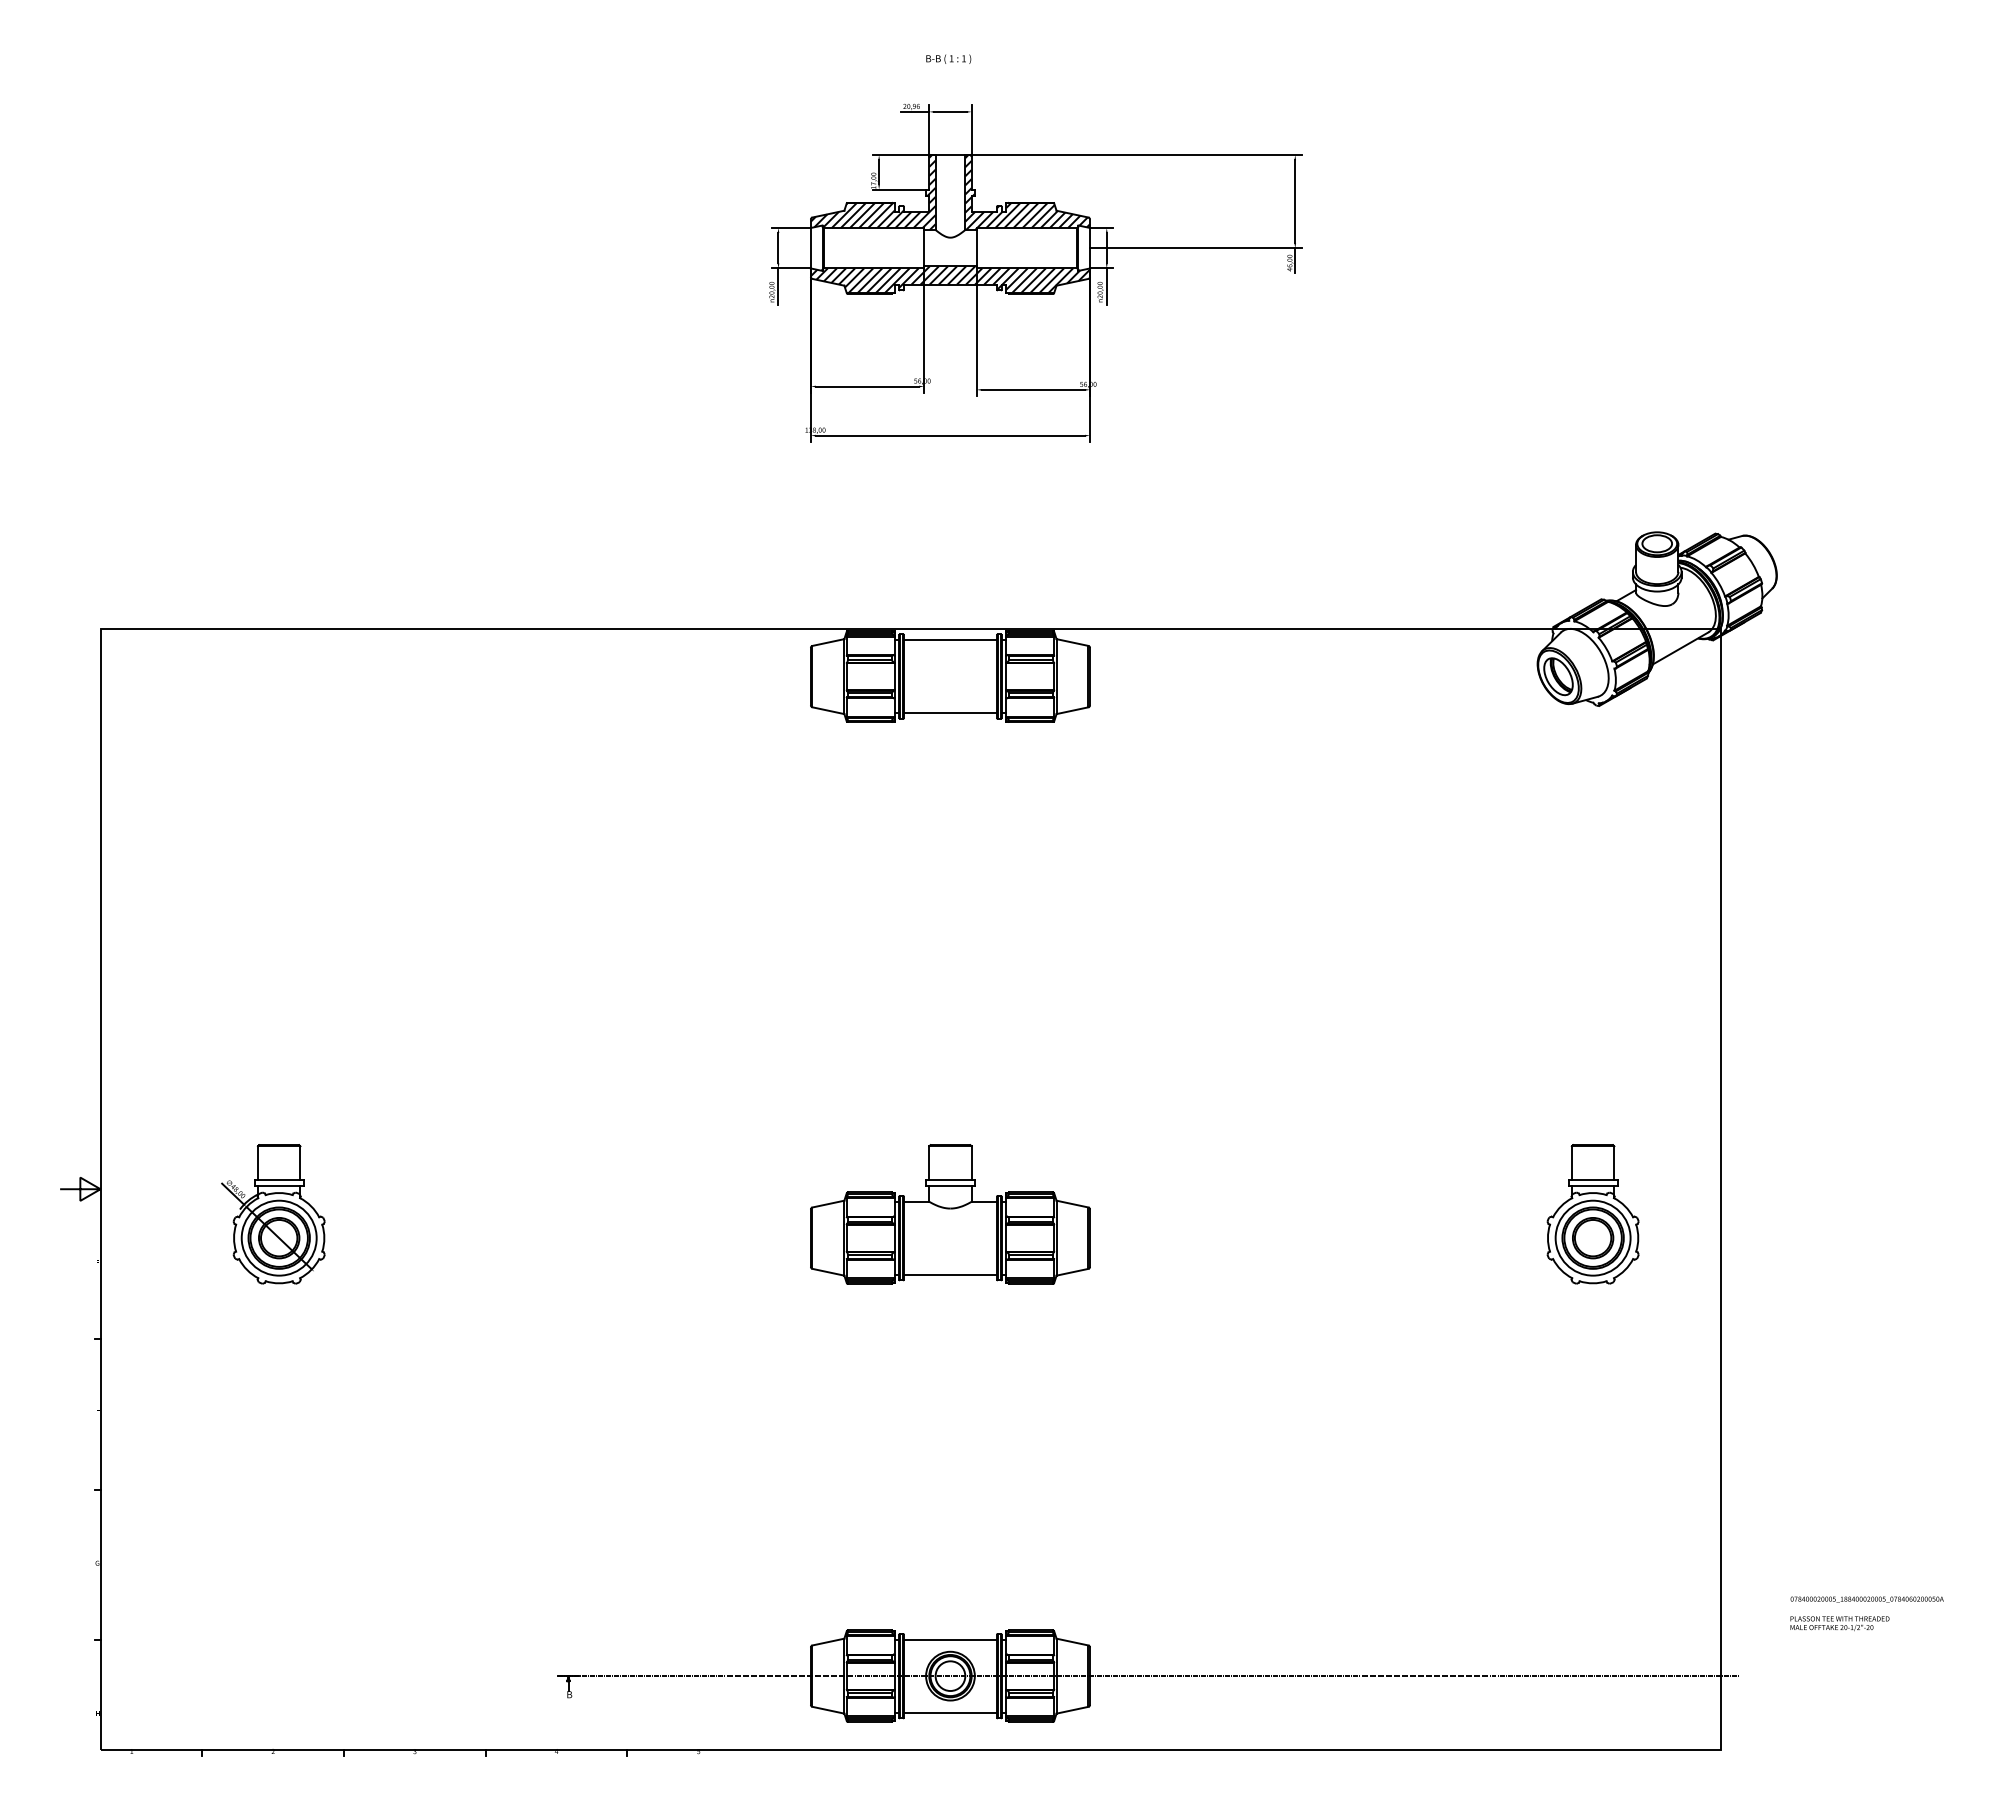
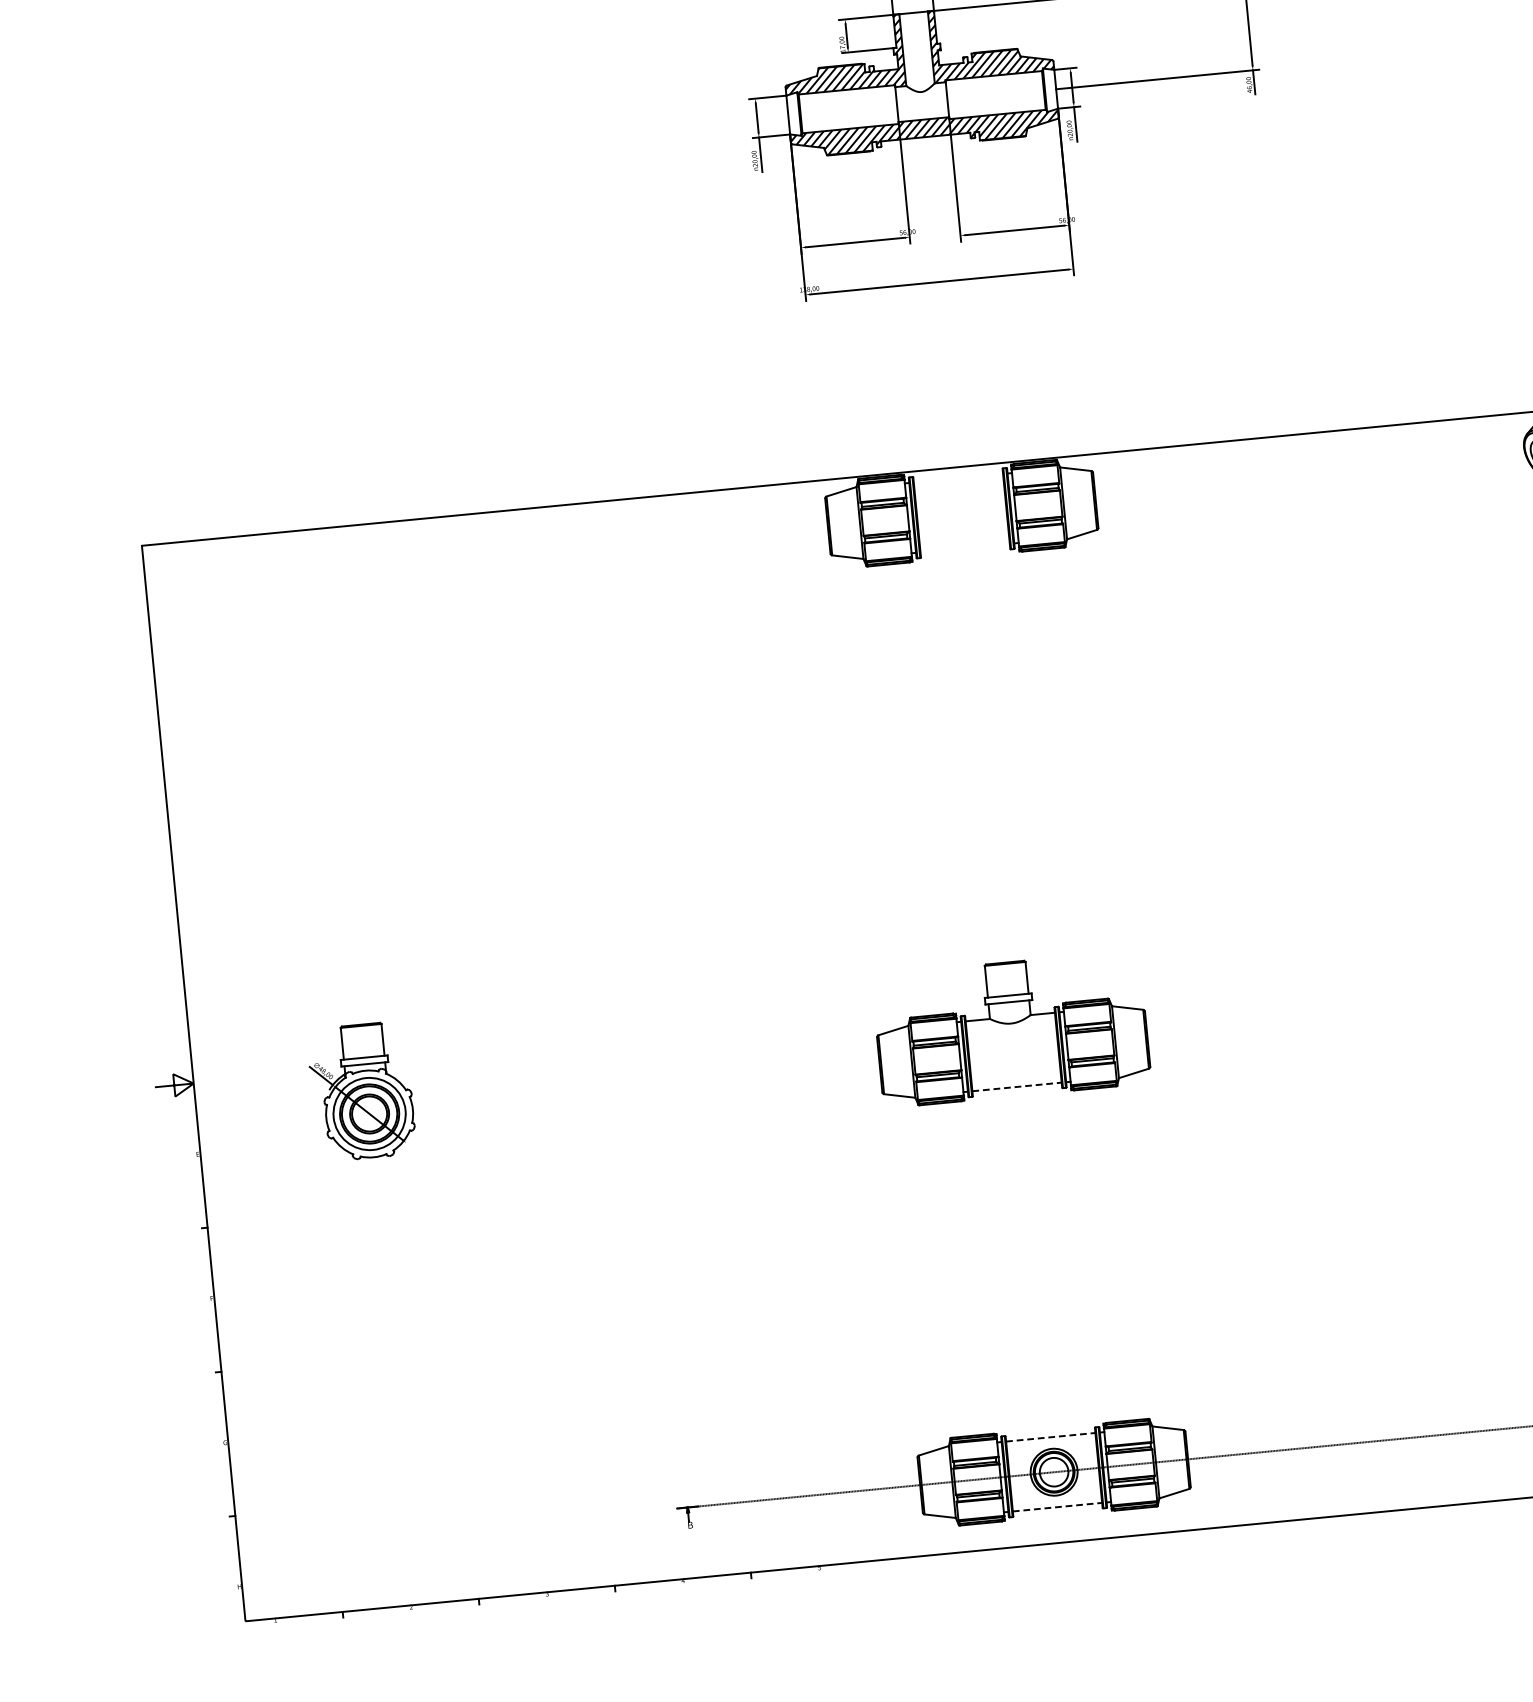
line: (950, 640) -> (958, 478), removed
line: (950, 713) -> (965, 548), removed
line: (950, 1274) -> (1017, 1086), solid -> dashed
line: (950, 1639) -> (1050, 1437), solid -> dashed
line: (950, 1712) -> (1057, 1507), solid -> dashed

